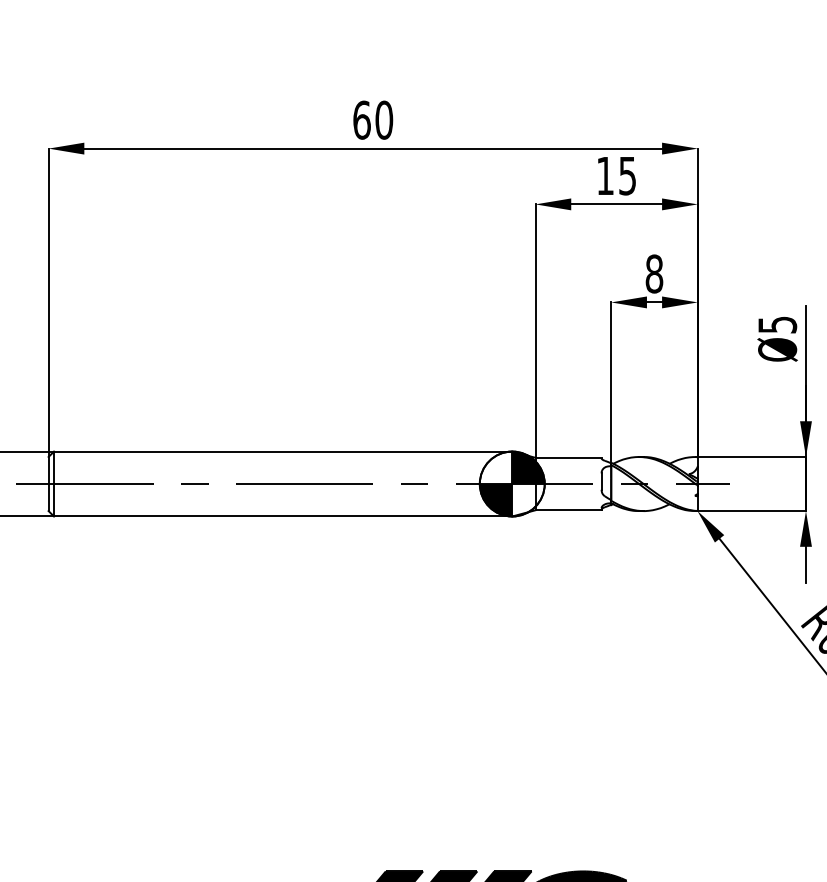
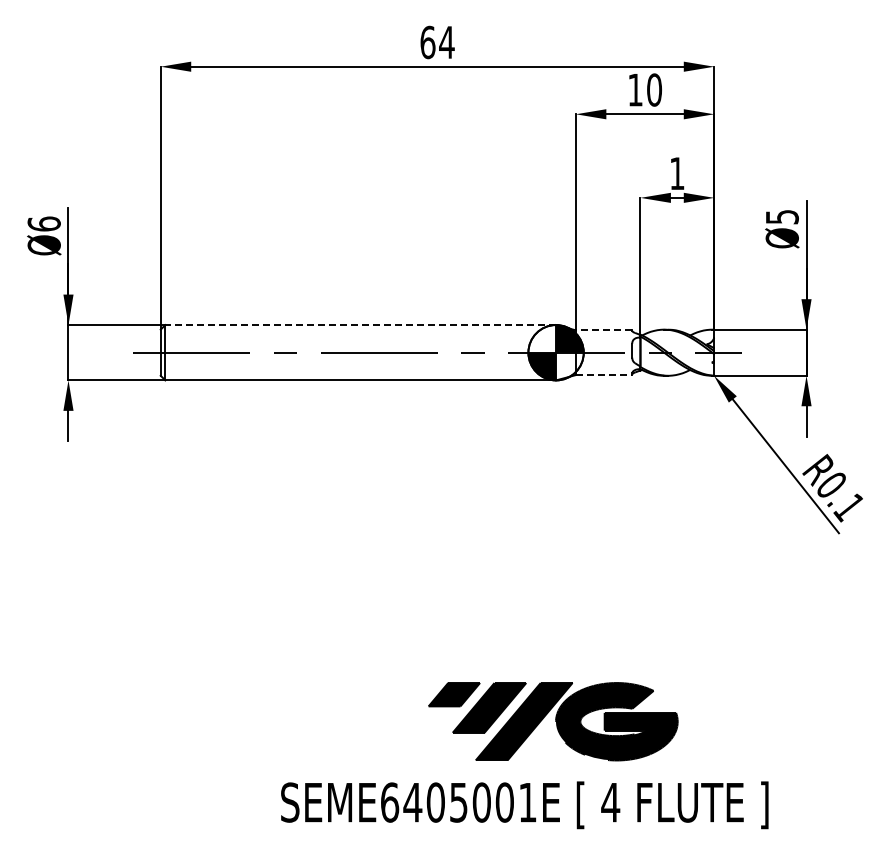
text: (383, 120) -> (446, 42), 60 -> 64
text: (627, 175) -> (654, 89), 15 -> 10
text: (654, 273) -> (677, 173), 8 -> 1
line: (282, 452) -> (360, 325), solid -> dashed
line: (567, 457) -> (603, 330), solid -> dashed
line: (569, 510) -> (604, 375), solid -> dashed

